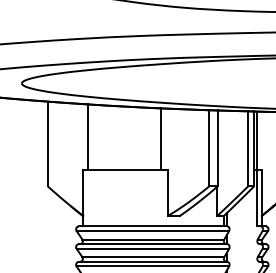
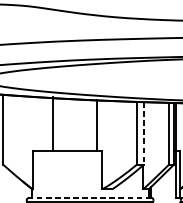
line: (88, 137) -> (53, 124), moved
line: (217, 148) -> (143, 133), solid -> dashed
line: (152, 226) -> (89, 197), solid -> dashed

